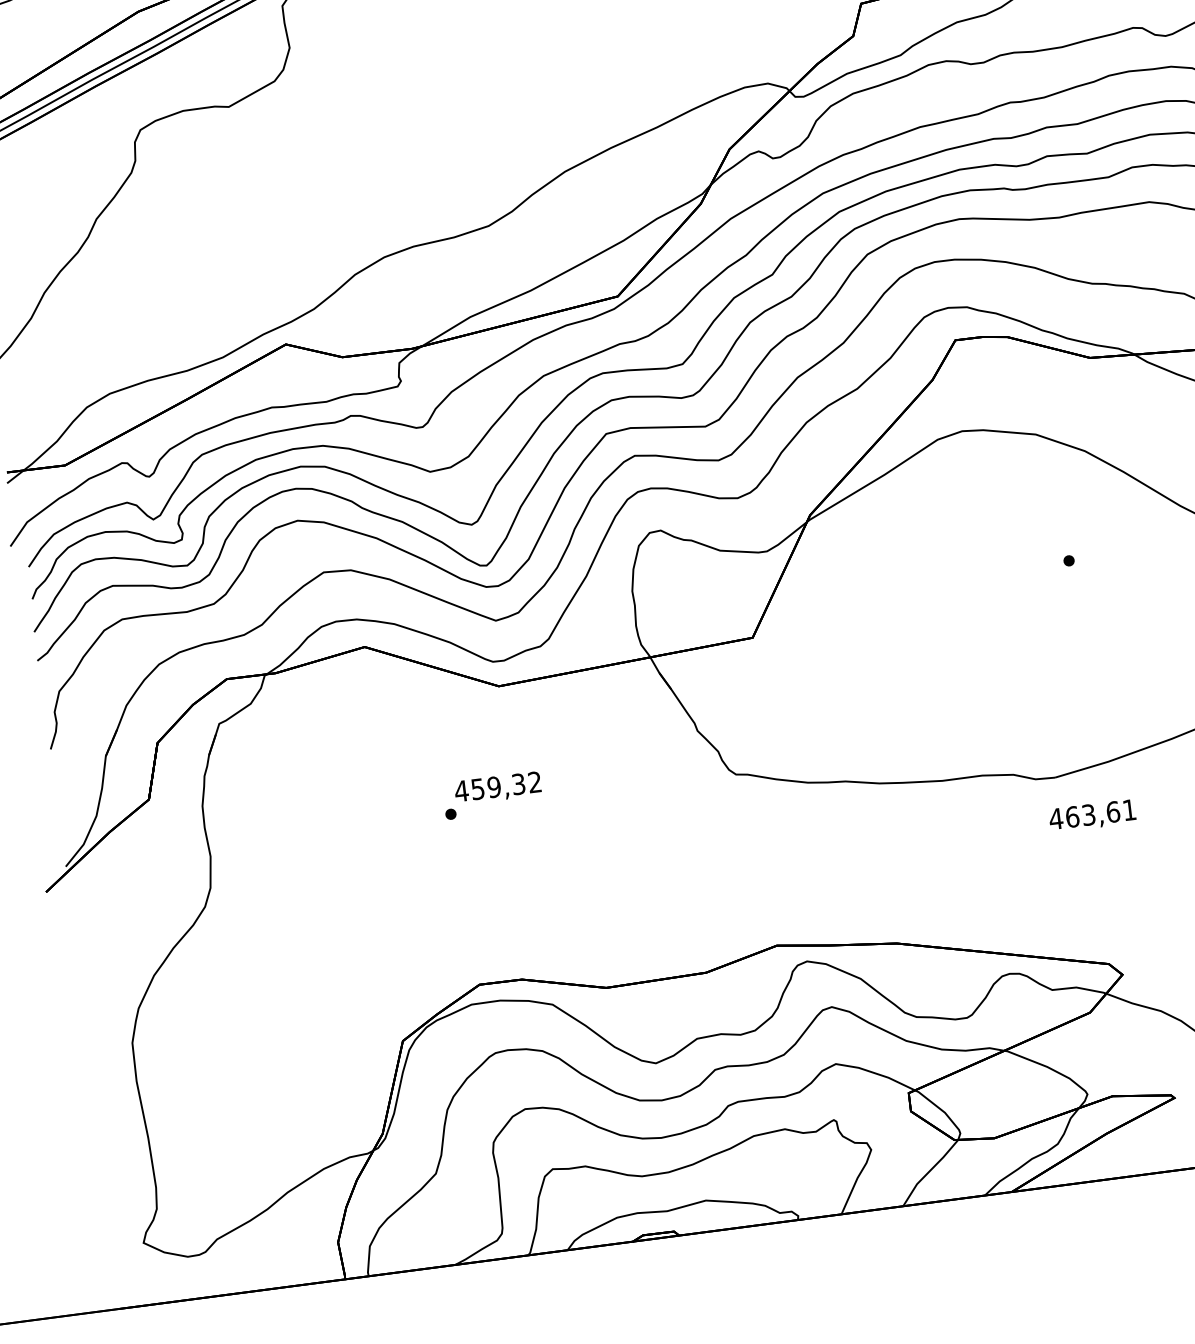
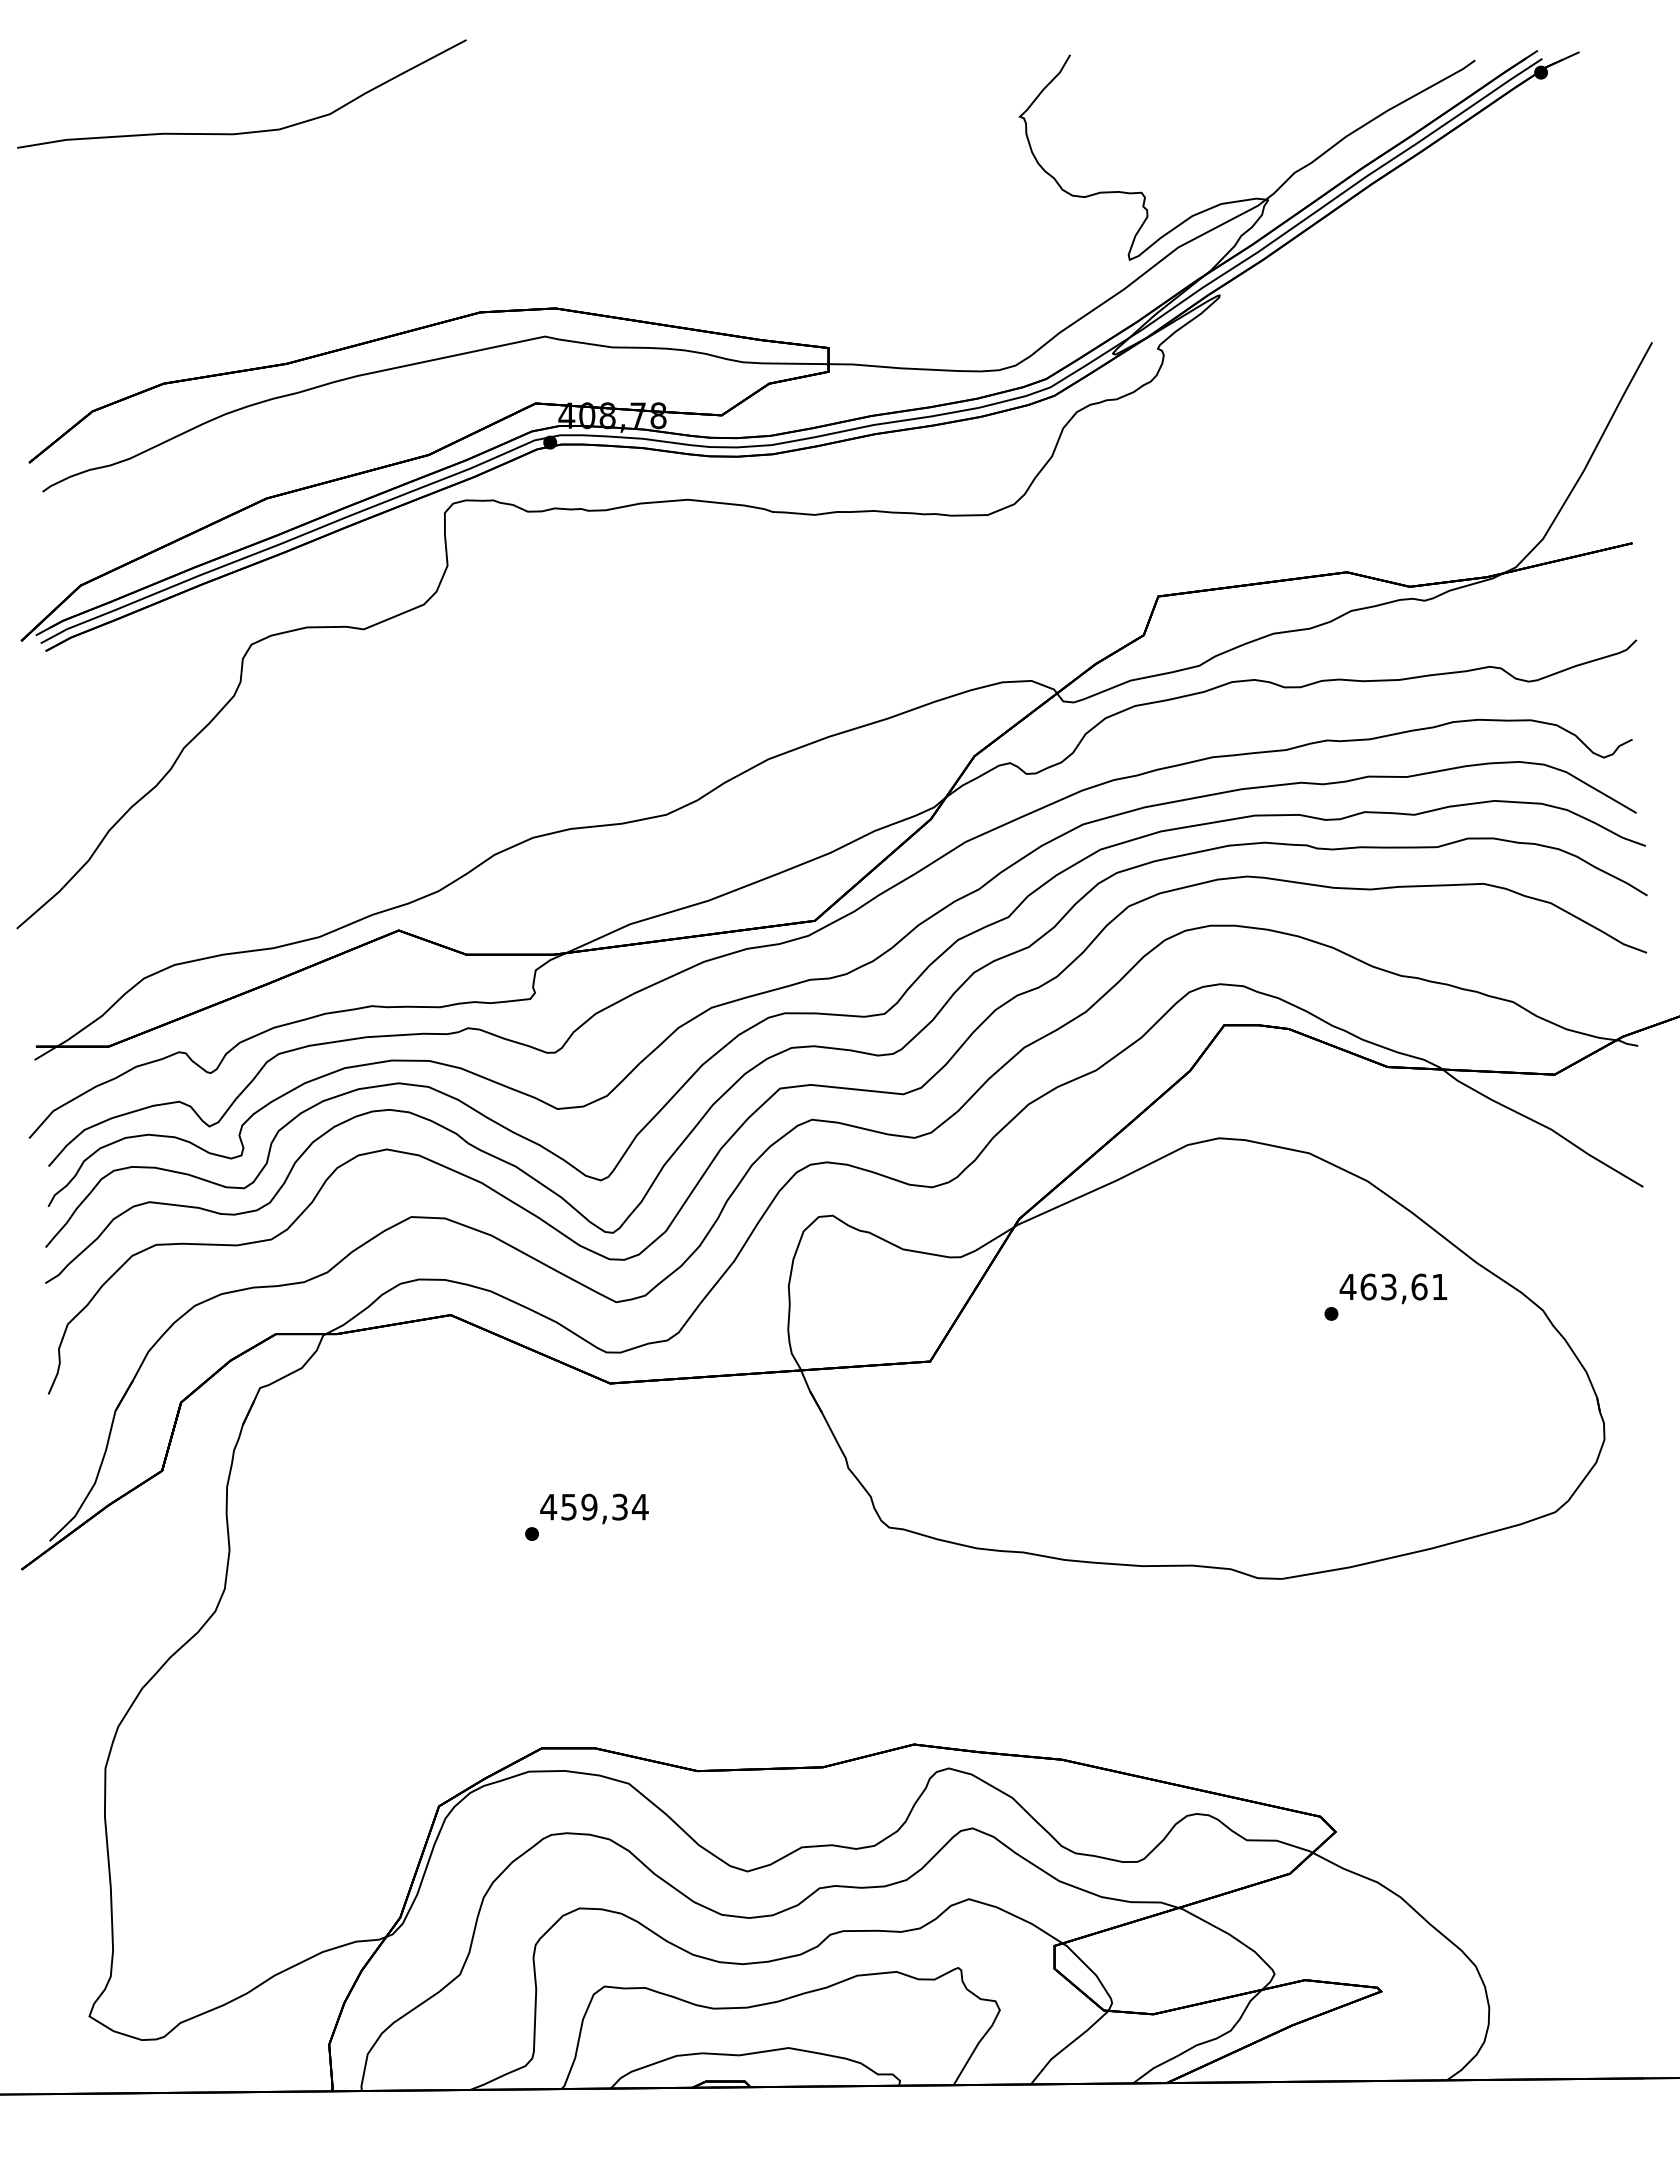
text: (534, 781) -> (639, 1506), 459,32 -> 459,34
text: (1092, 815) -> (1393, 1288), moved

